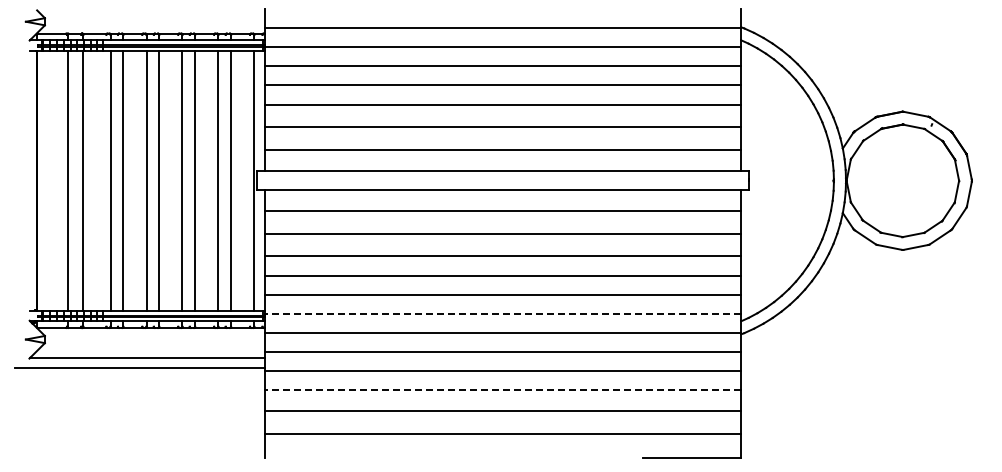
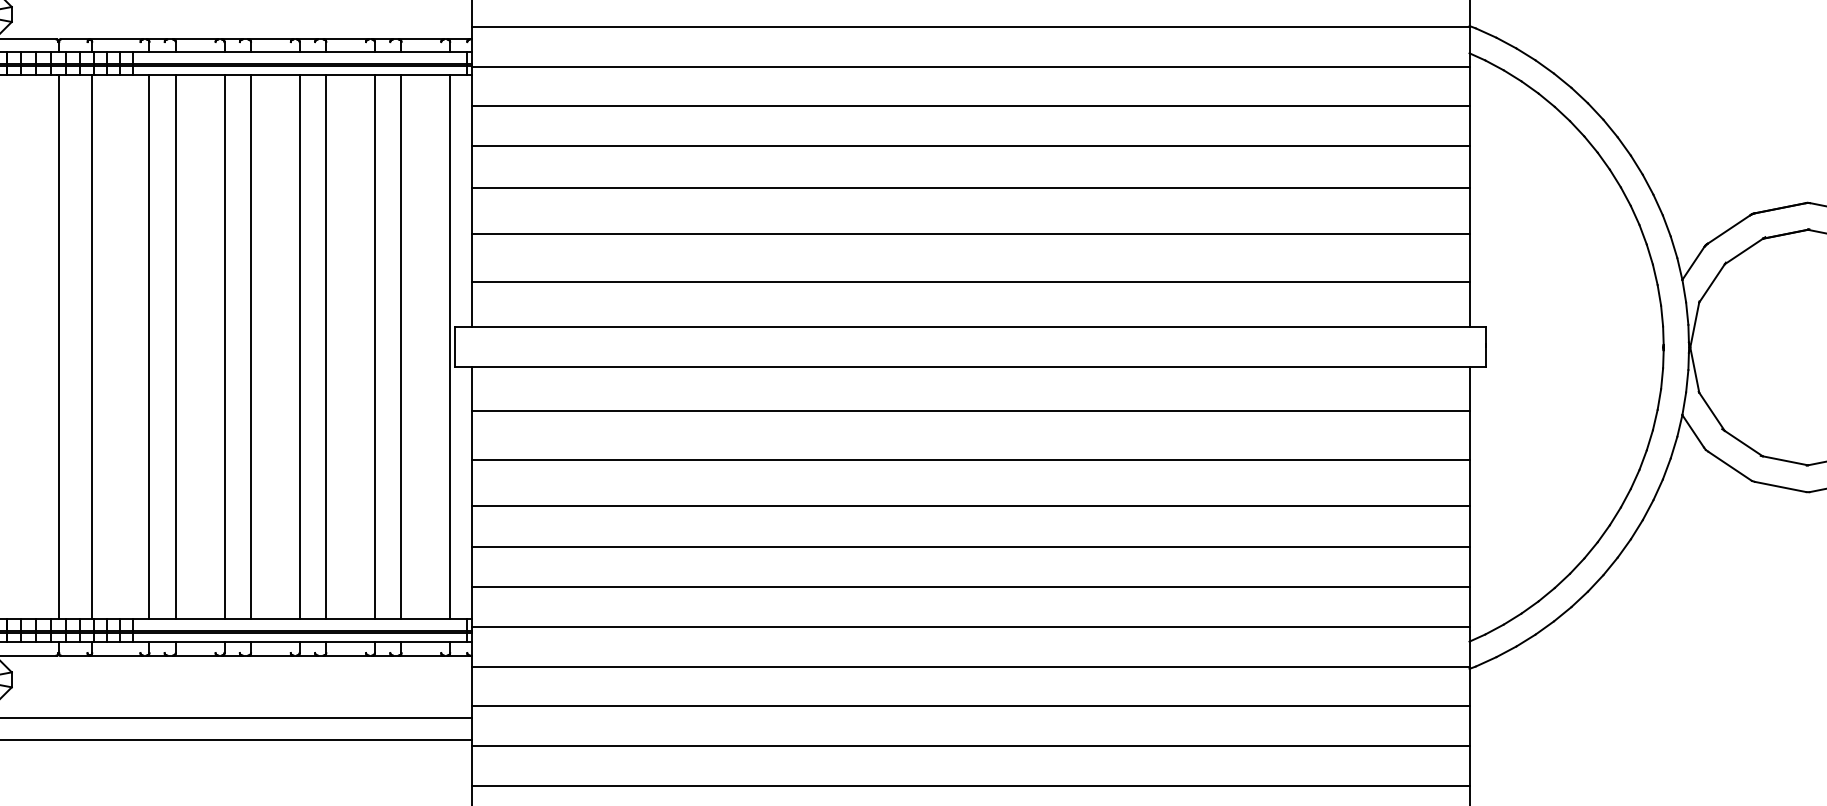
line: (502, 314) -> (969, 627), dashed -> solid
line: (502, 390) -> (969, 786), dashed -> solid

